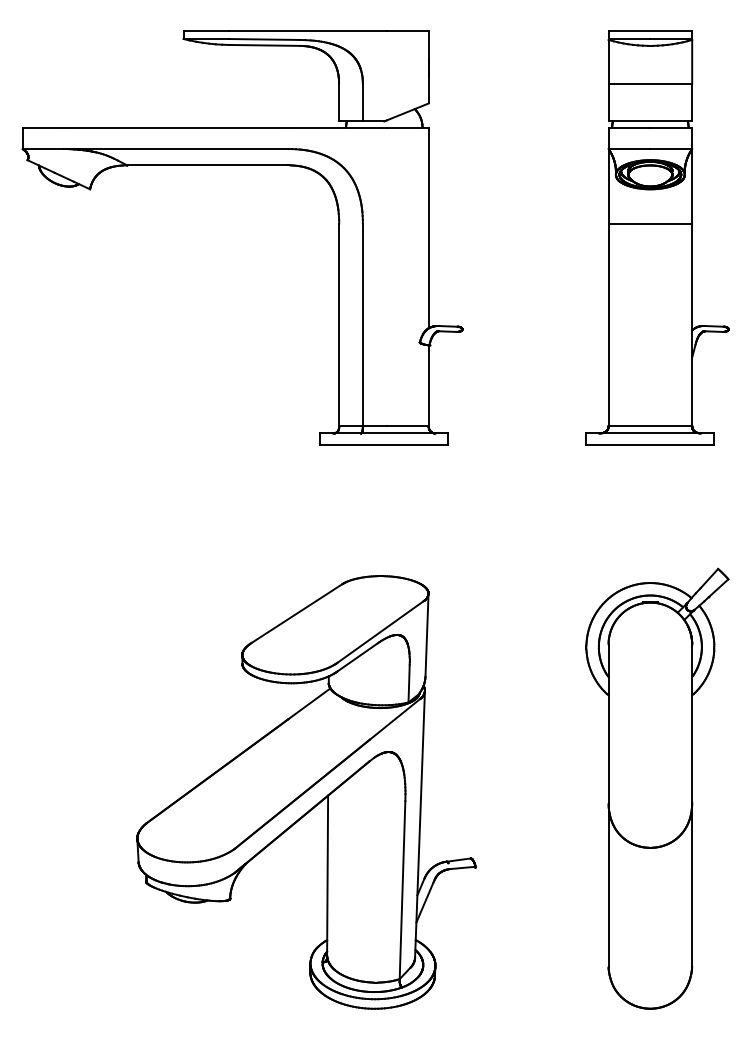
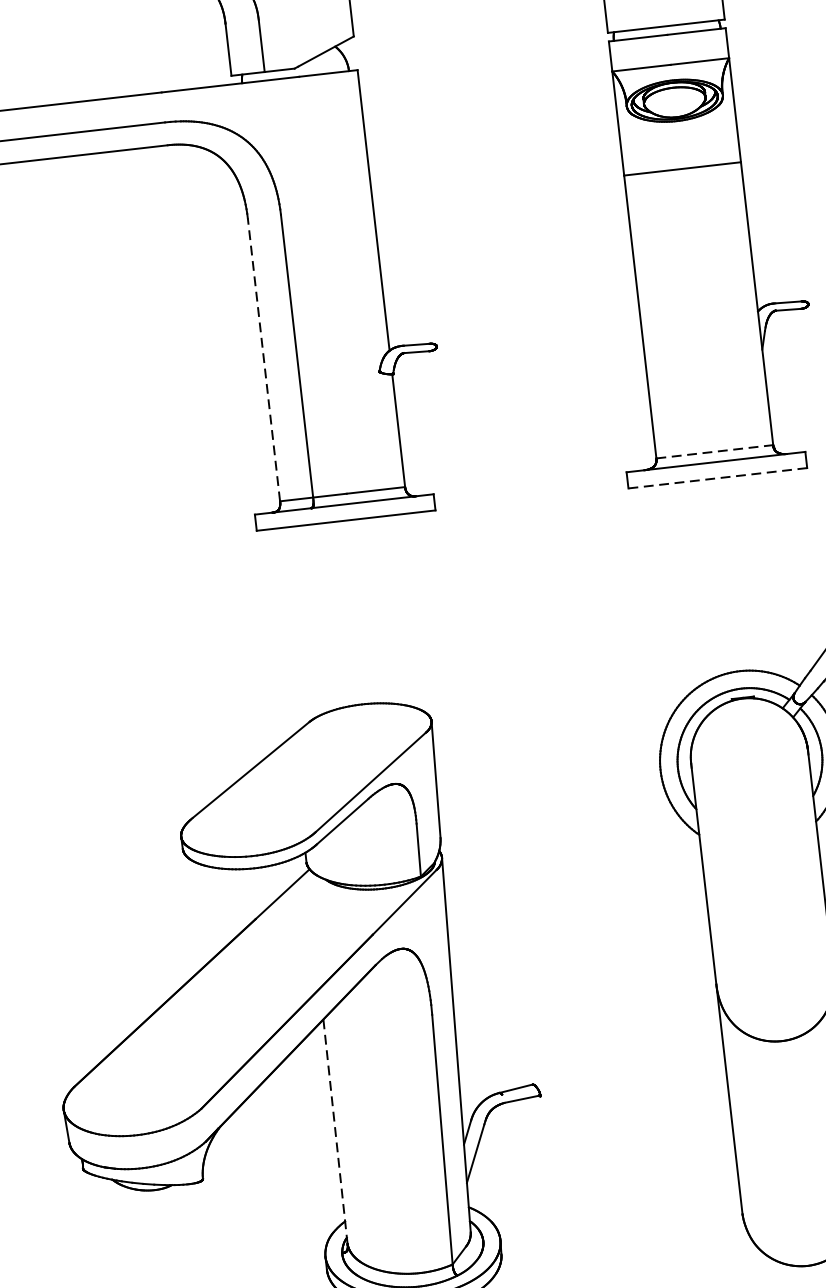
line: (339, 324) -> (264, 359), solid -> dashed
line: (650, 426) -> (715, 452), solid -> dashed
line: (650, 444) -> (717, 477), solid -> dashed
line: (327, 876) -> (335, 1132), solid -> dashed

